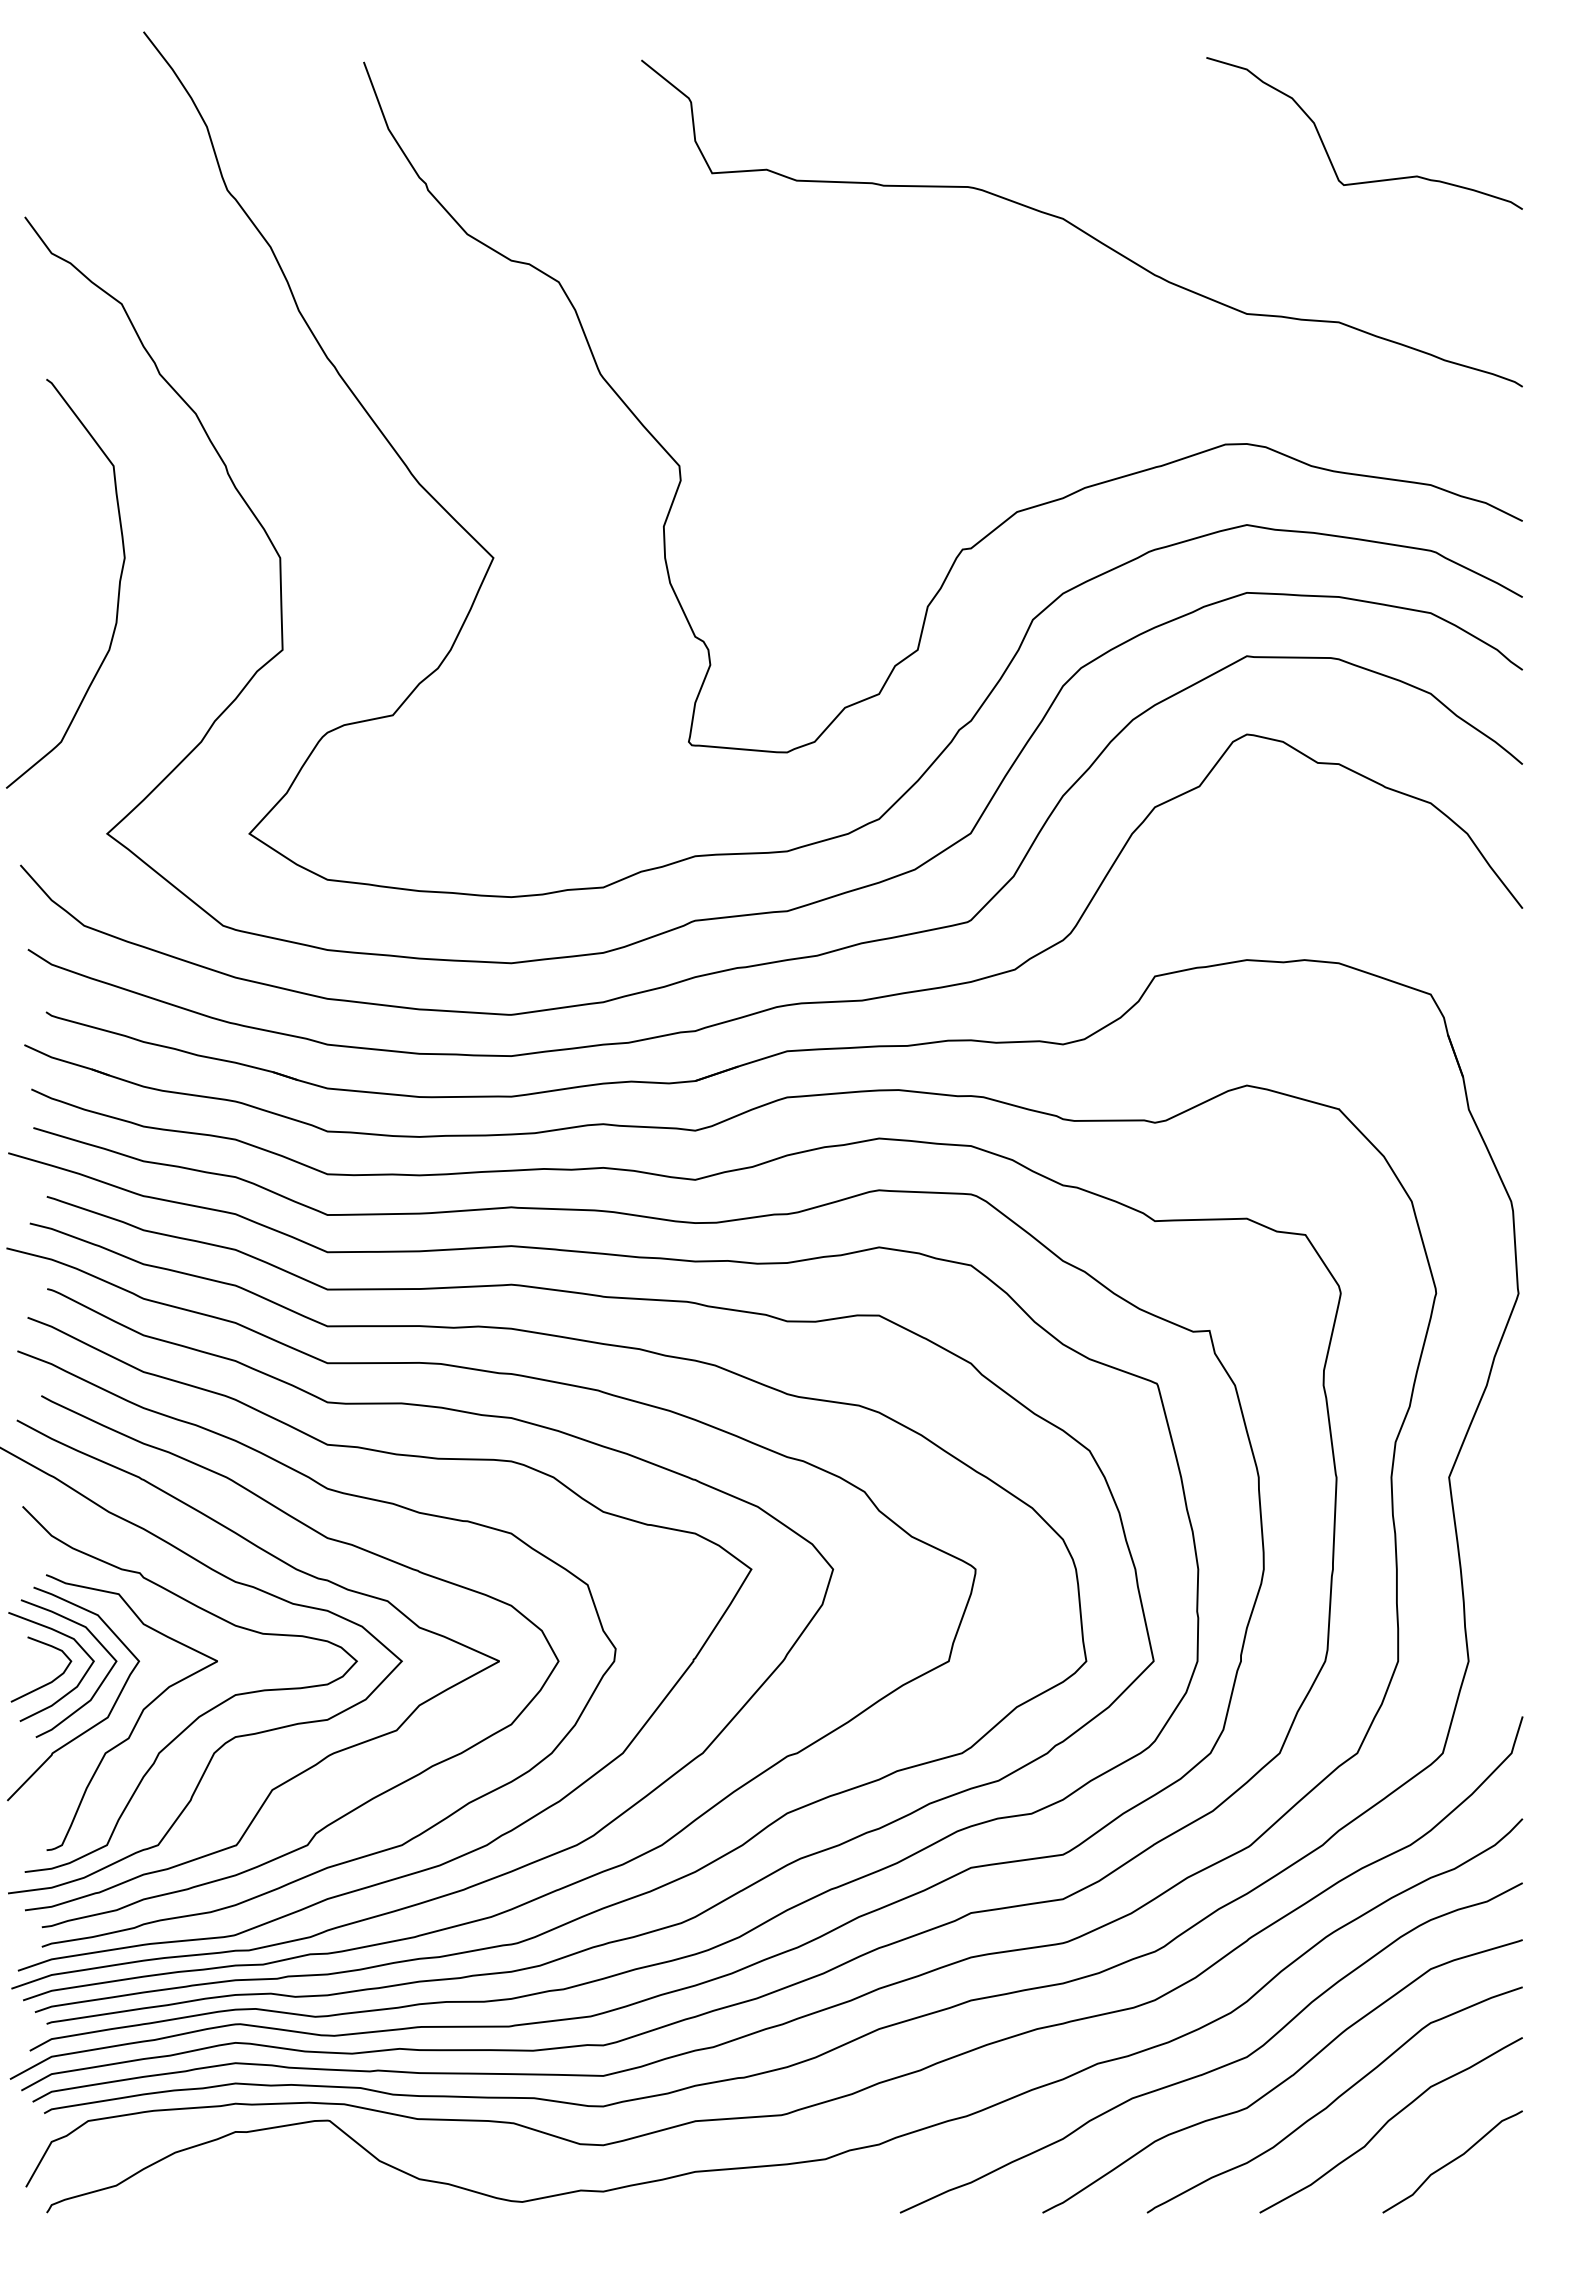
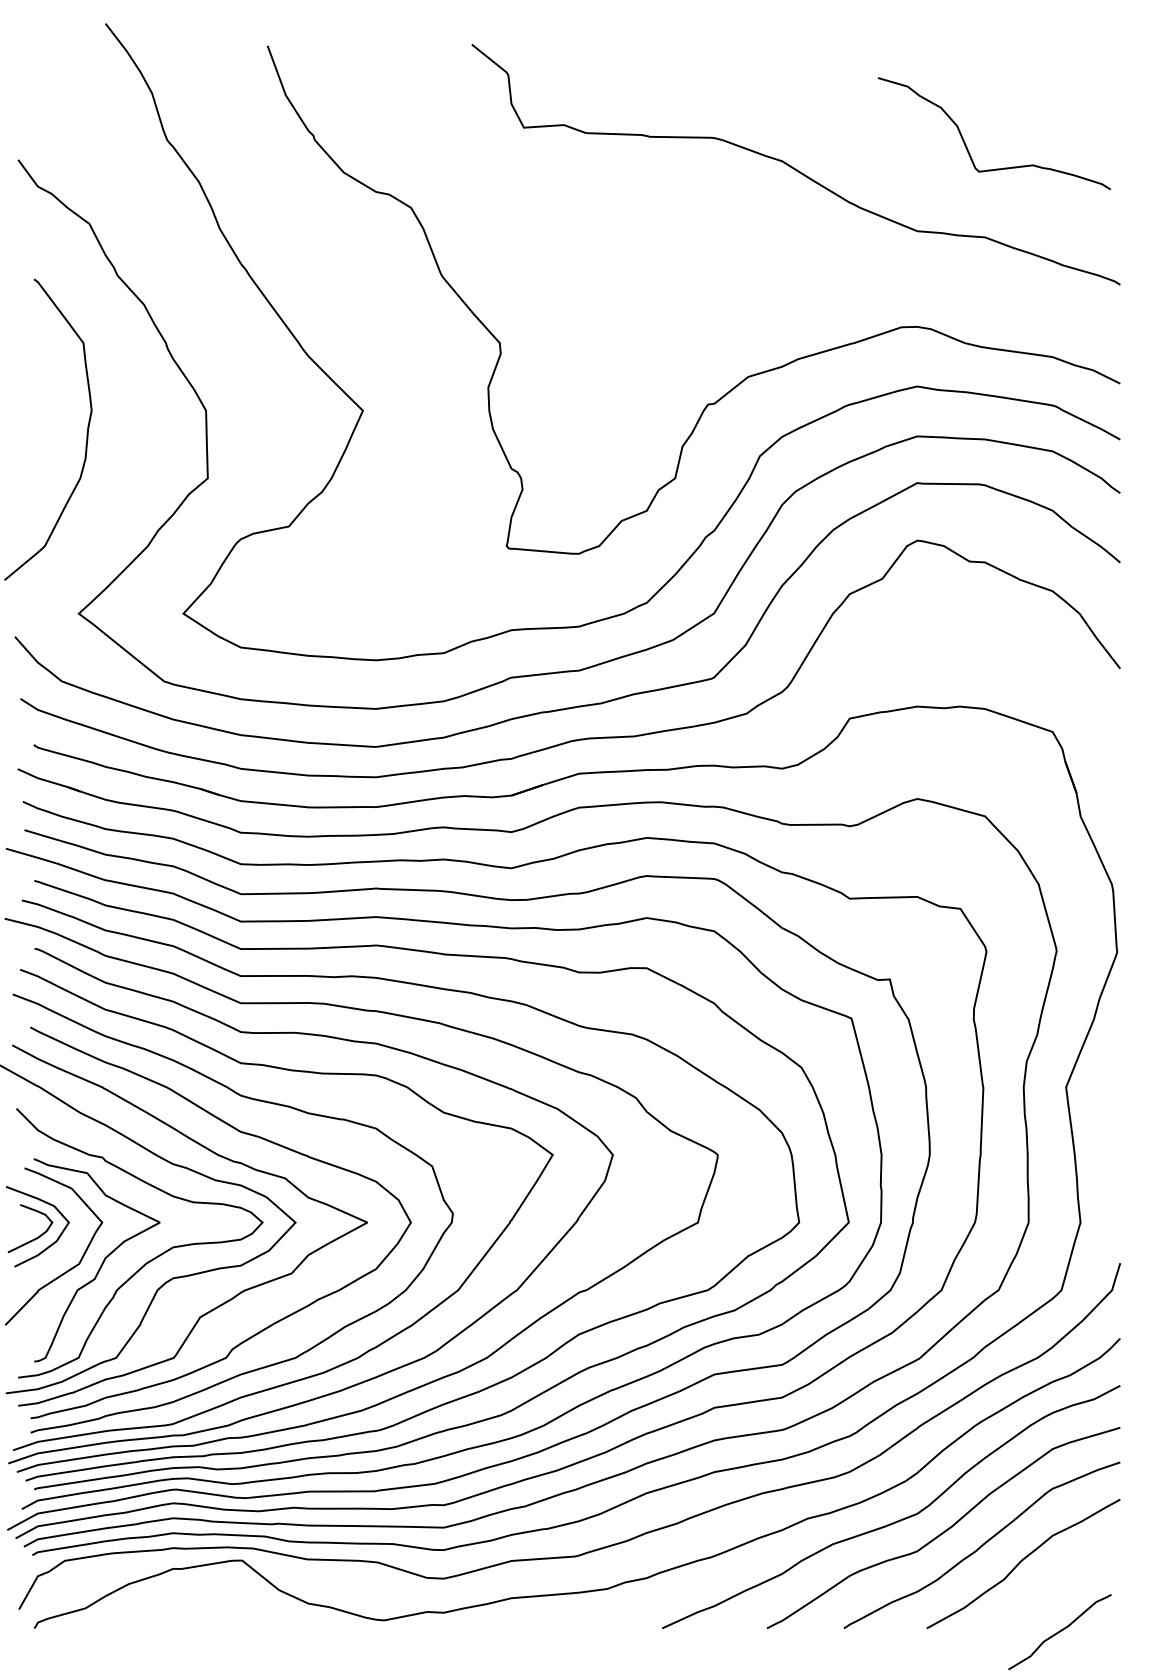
curve: (1325, 146) -> (965, 143), moved
curve: (98, 1686) -> (72, 1241), removed
curve: (1452, 2161) -> (1059, 1631), moved

